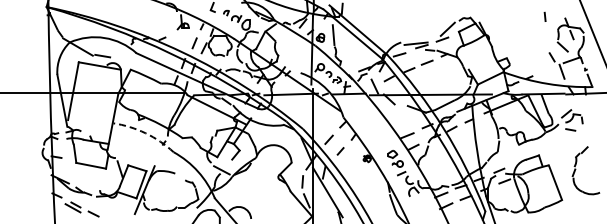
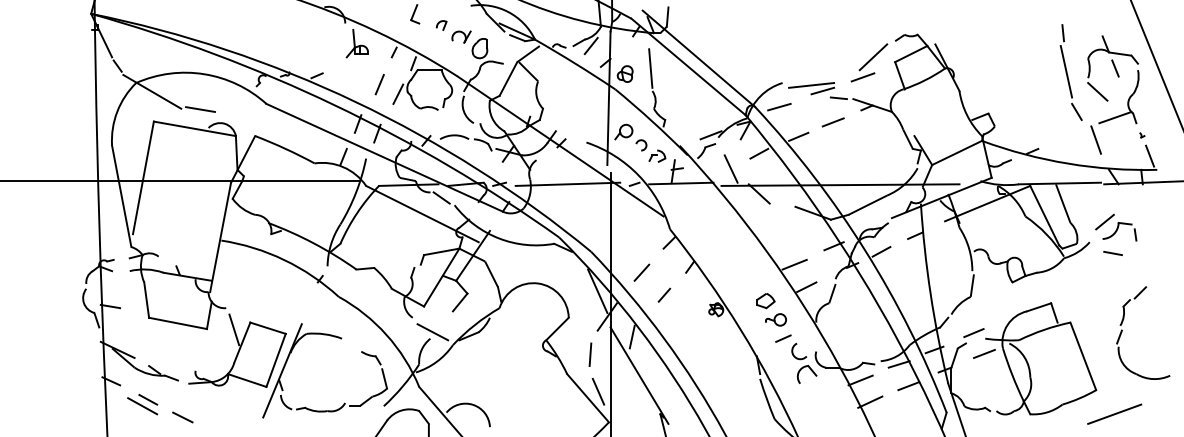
line: (546, 36) -> (1065, 71), added
arc: (145, 133) -> (283, 260), dashed -> solid
line: (571, 212) -> (1114, 414), added

